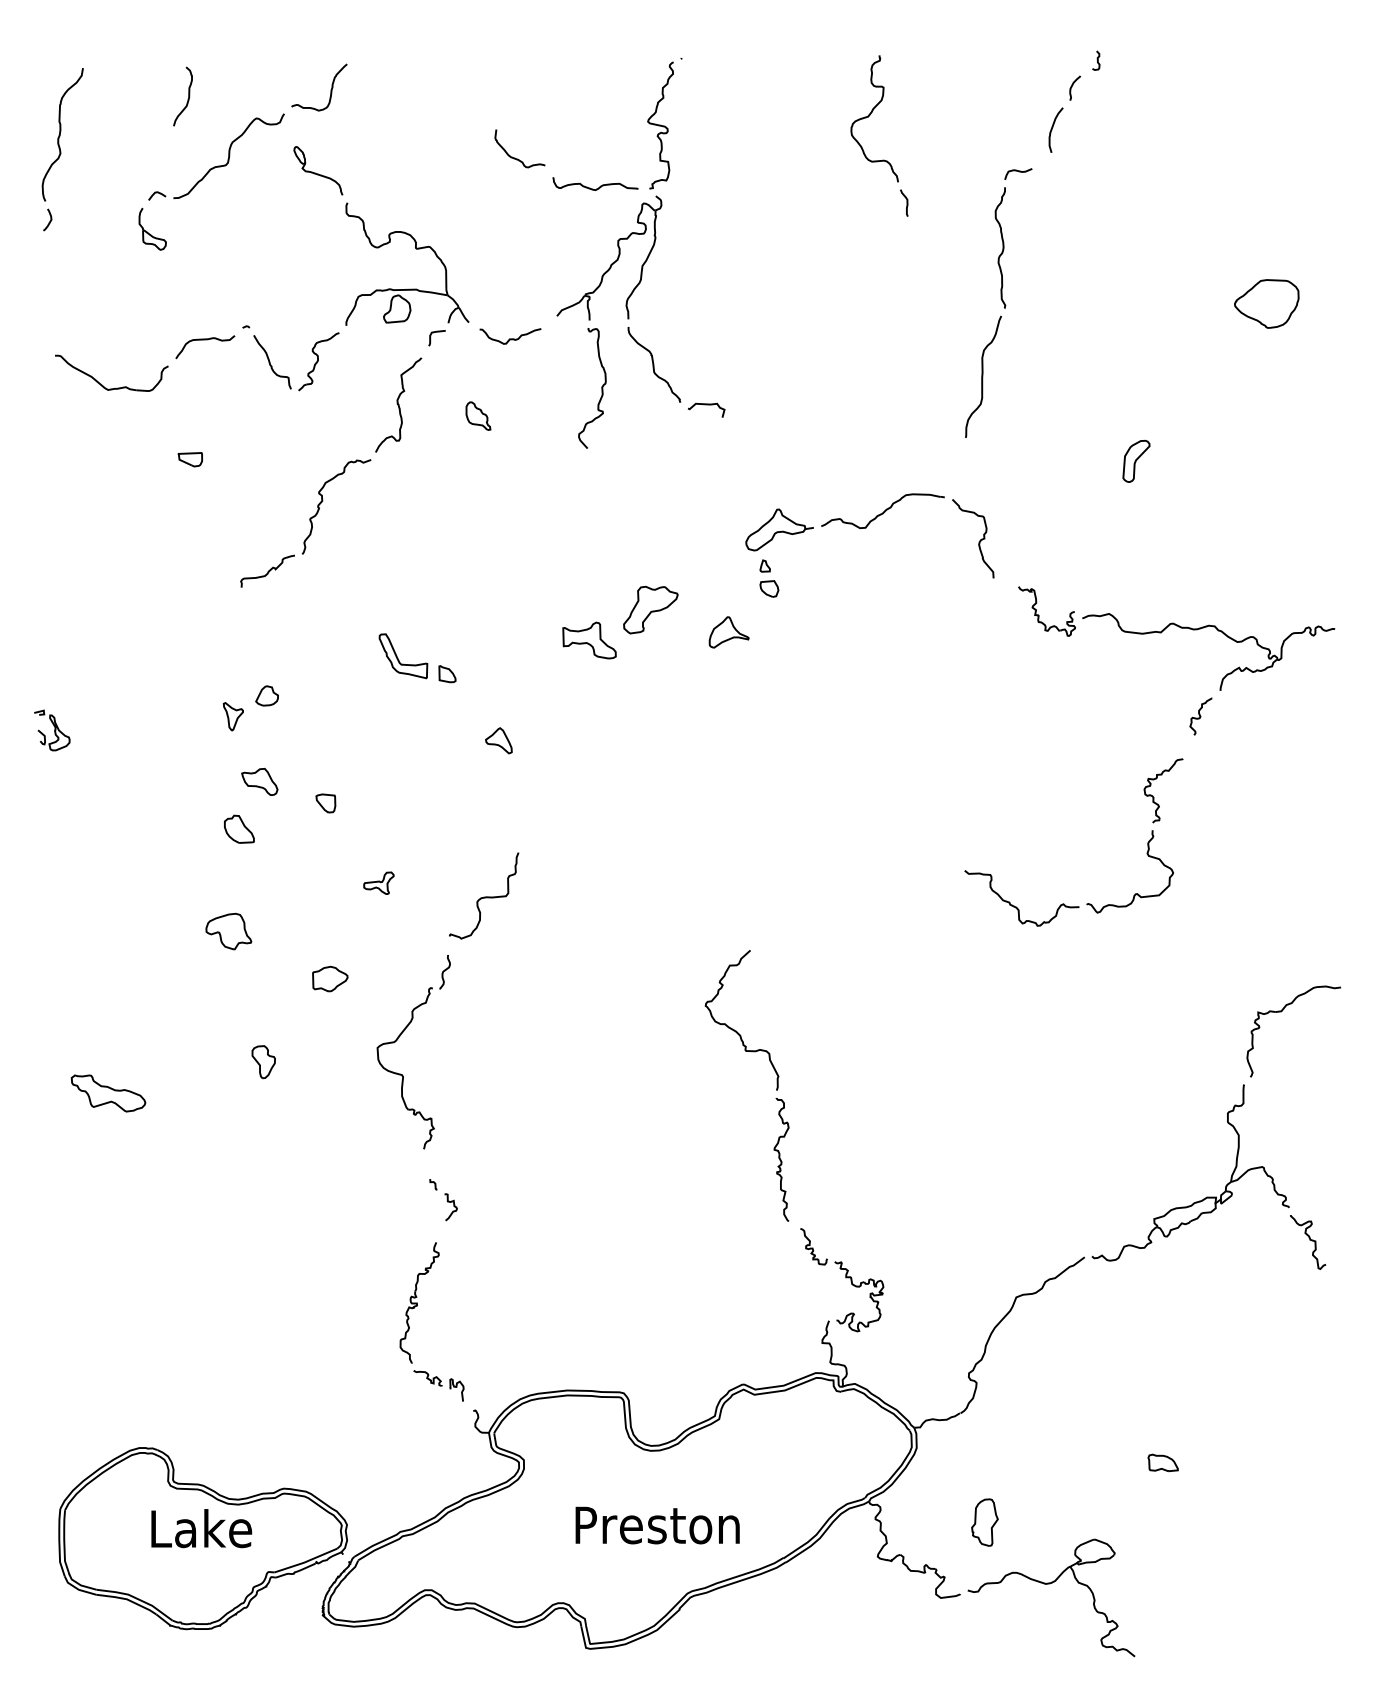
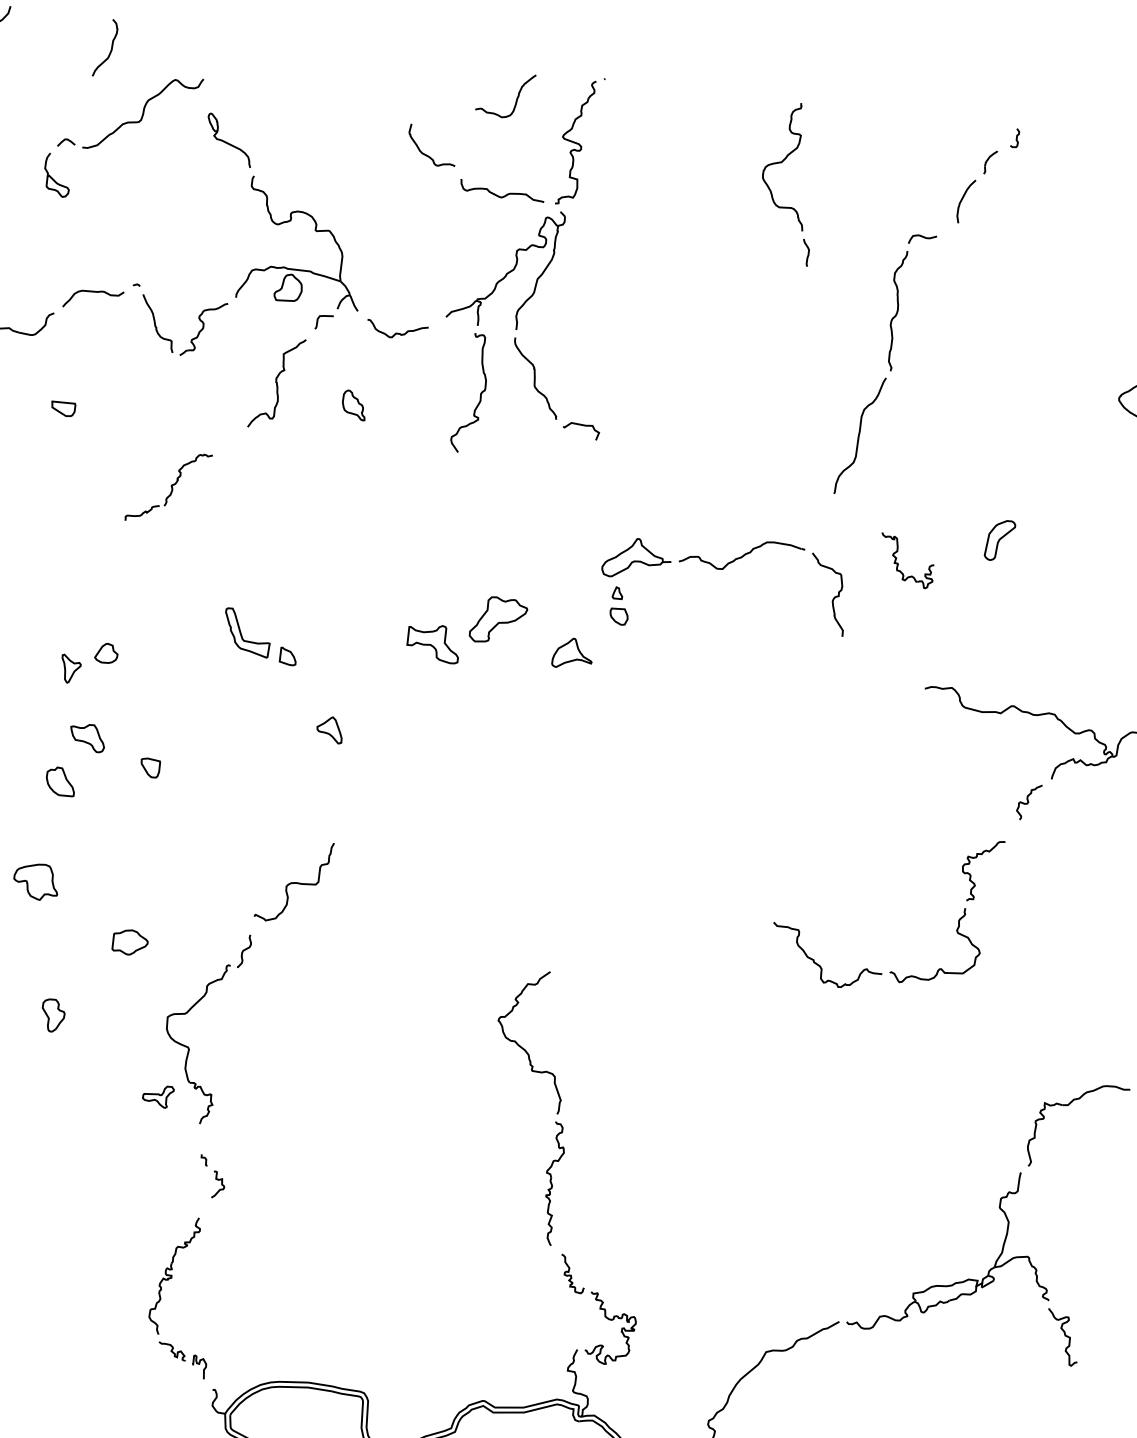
curve: (330, 89) -> (516, 97), moved
part: (305, 523) -> (168, 487), size x0.6
part: (1039, 615) -> (898, 563), moved
part: (378, 882) -> (157, 1095), moved

